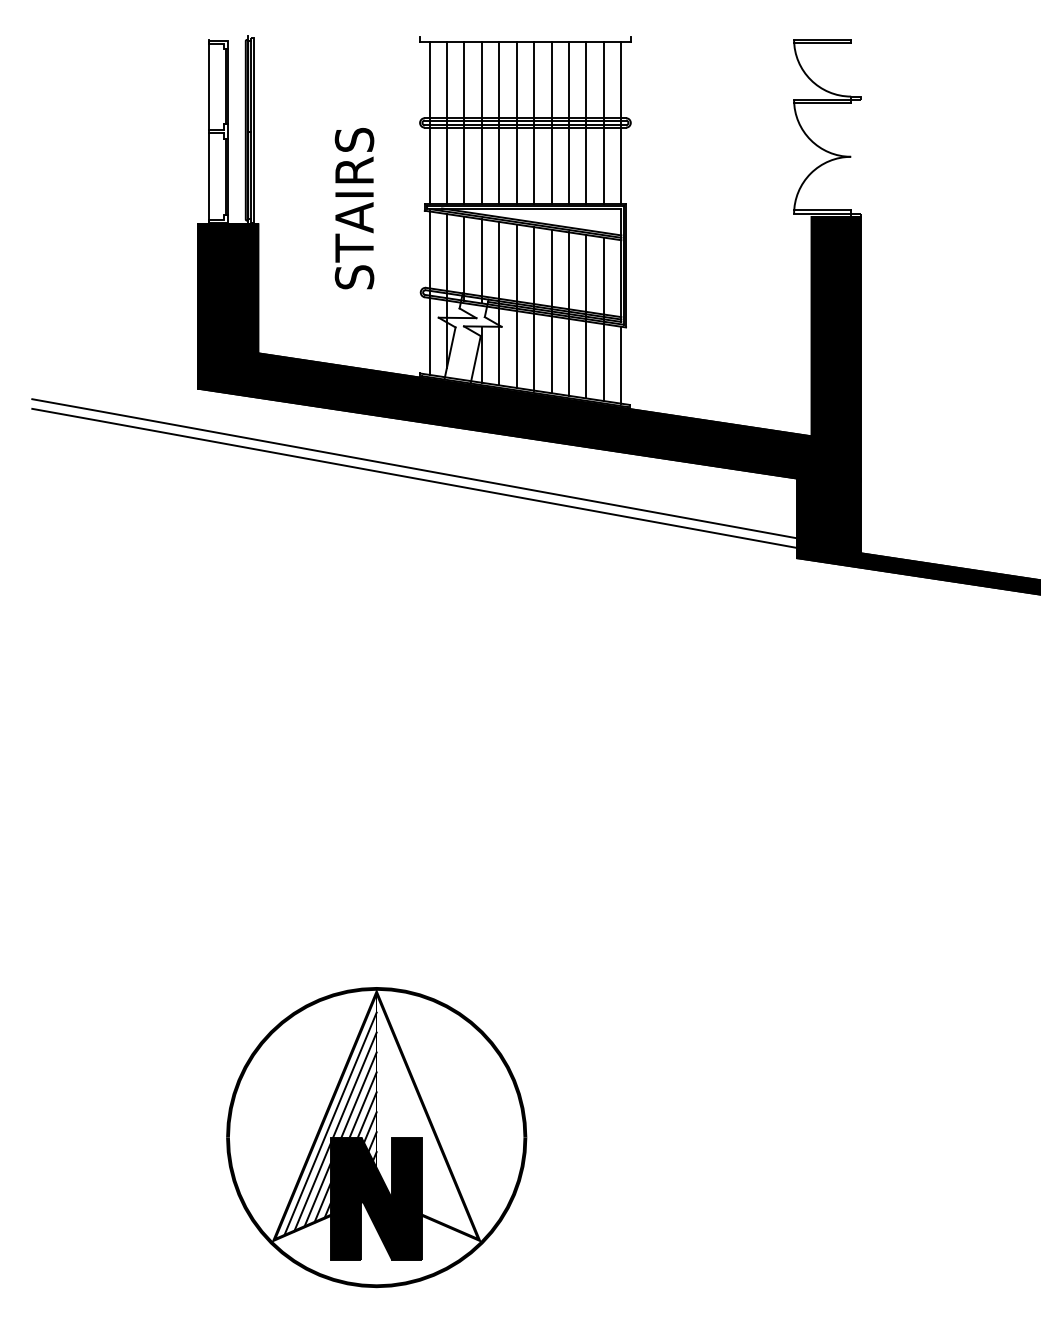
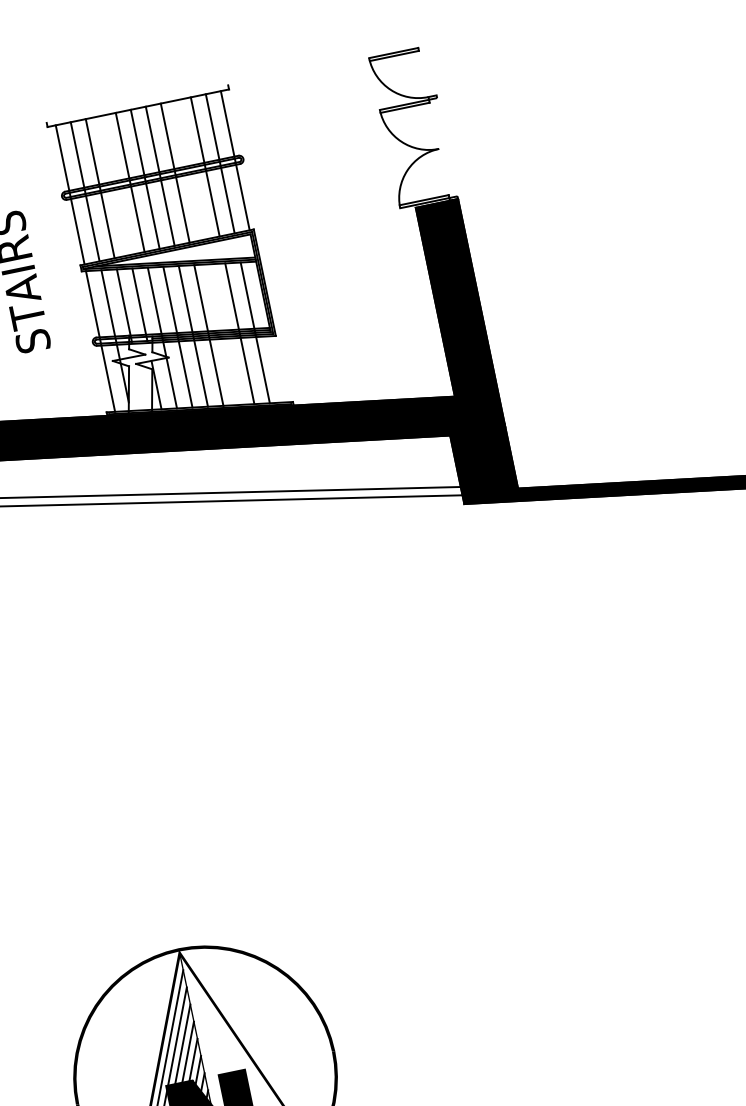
line: (481, 122) -> (114, 185), removed
line: (569, 122) -> (190, 169), removed
line: (569, 313) -> (224, 334), removed
line: (621, 364) -> (278, 368), removed

